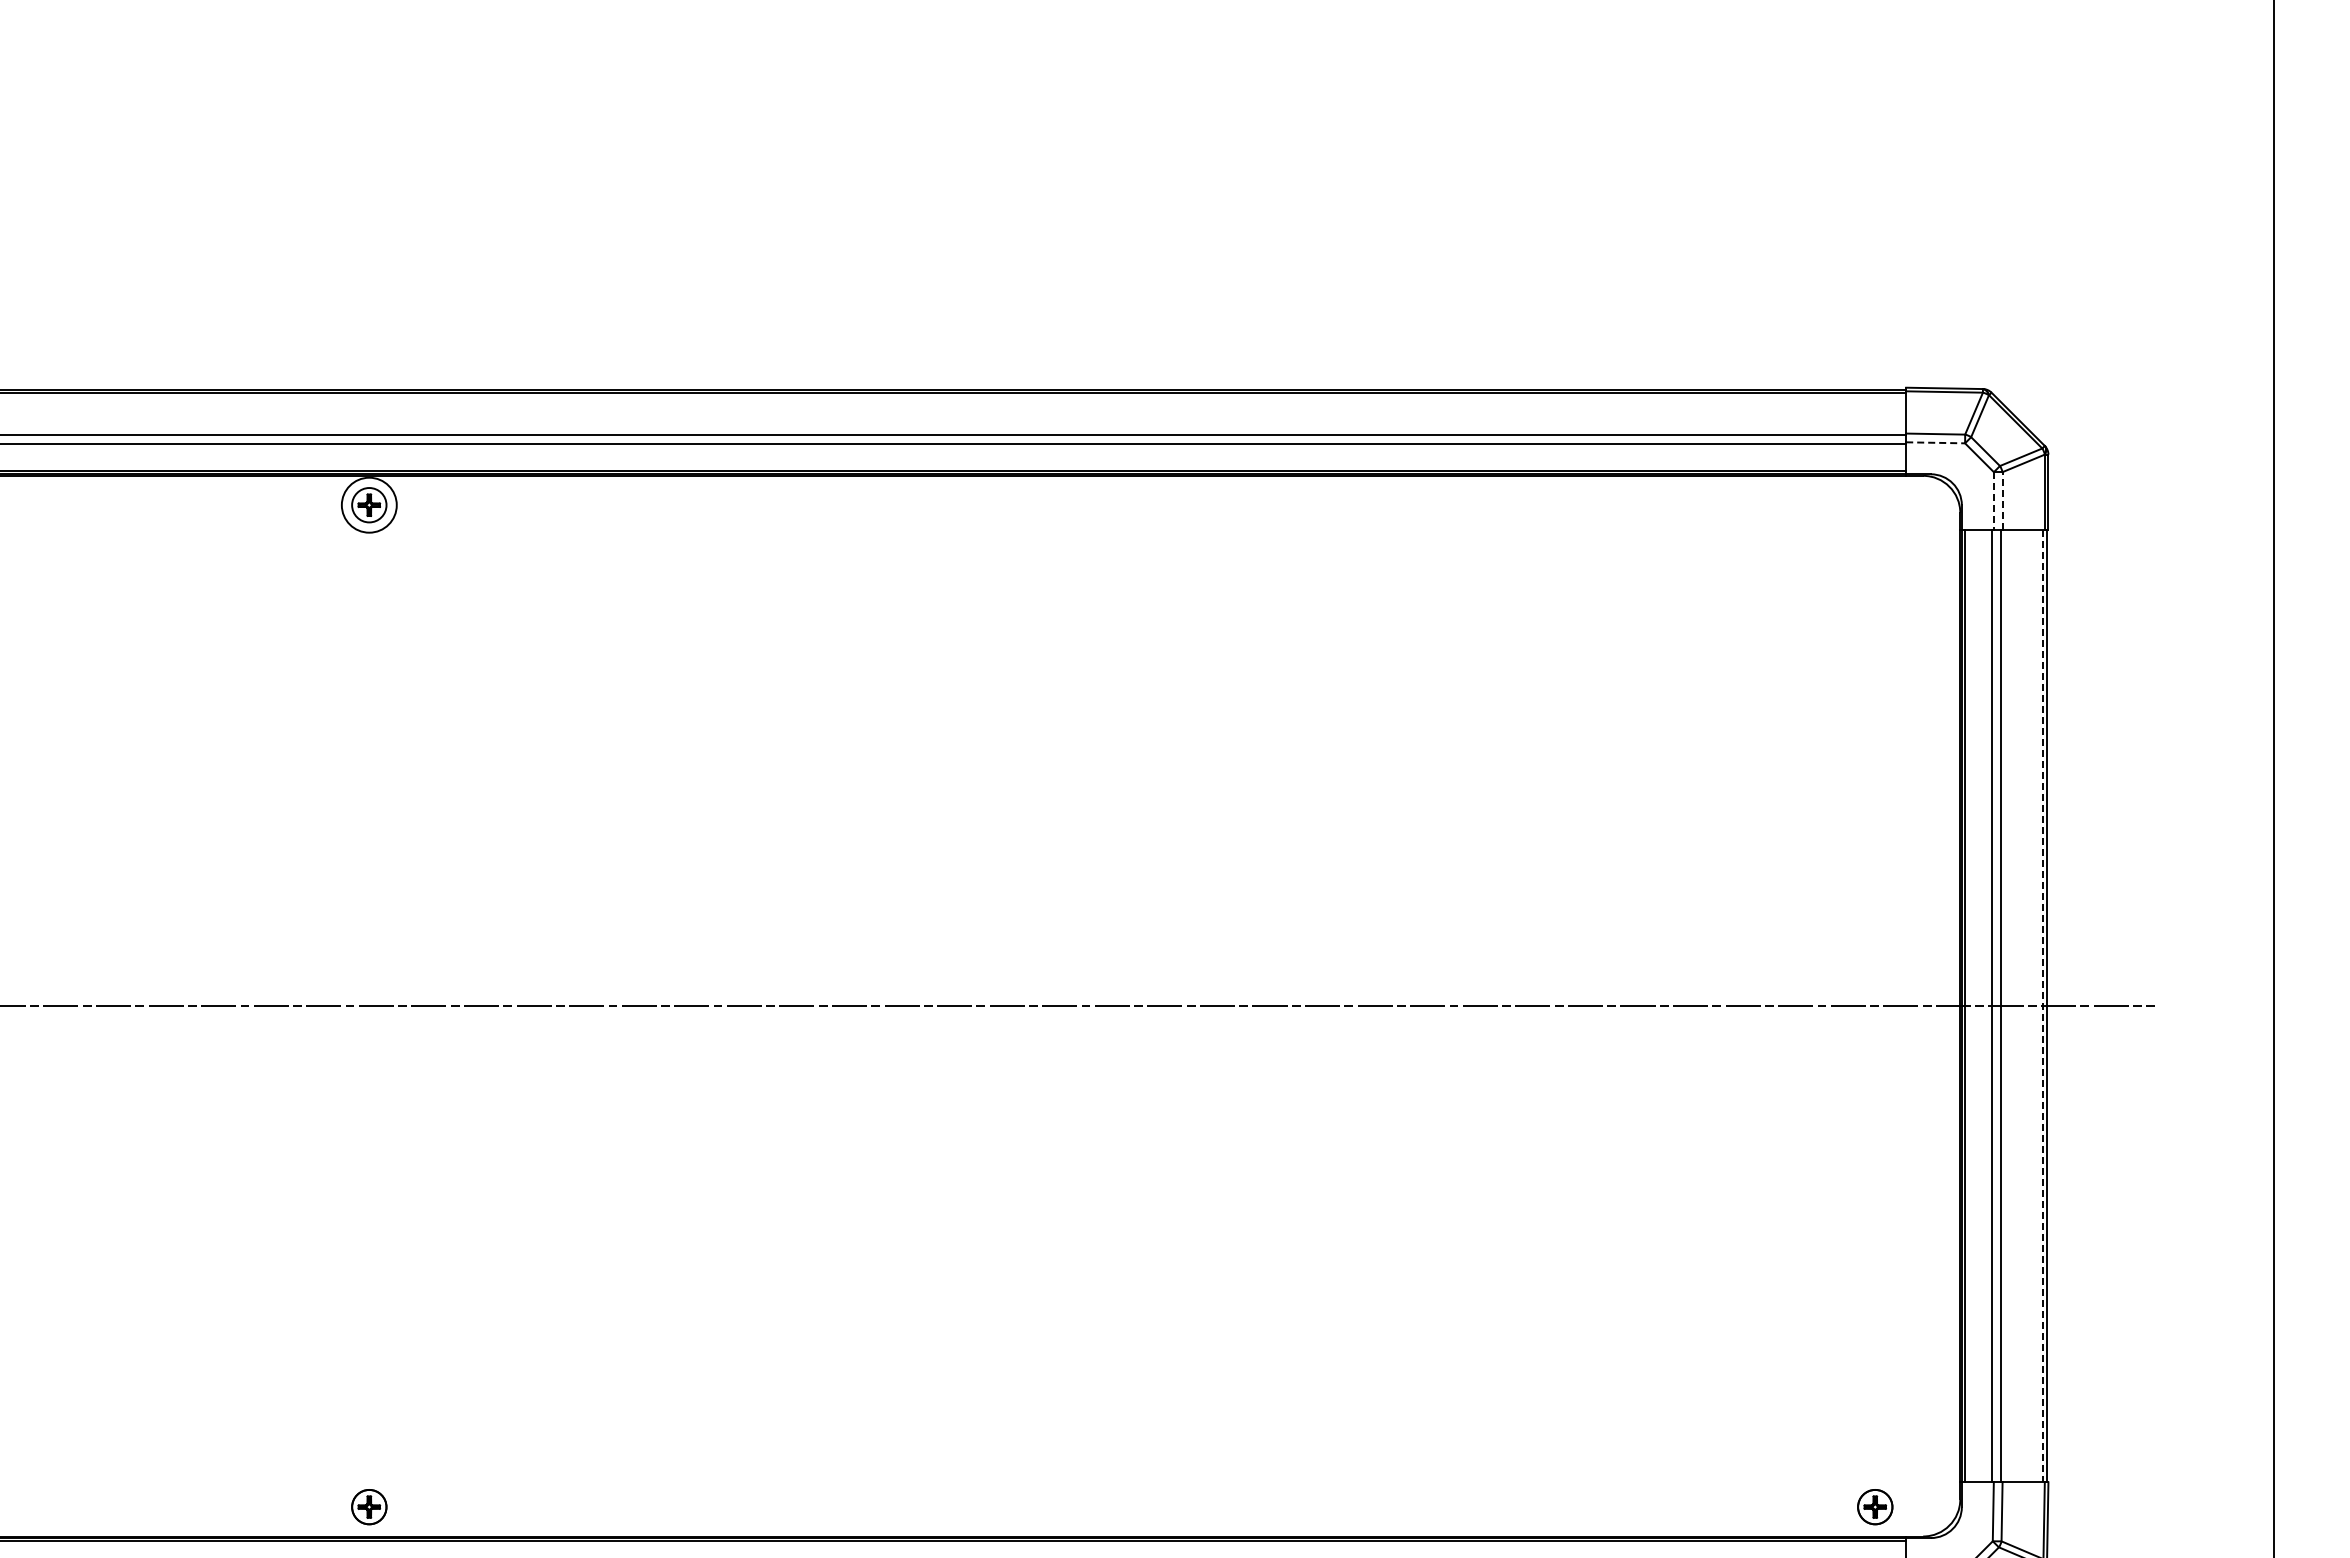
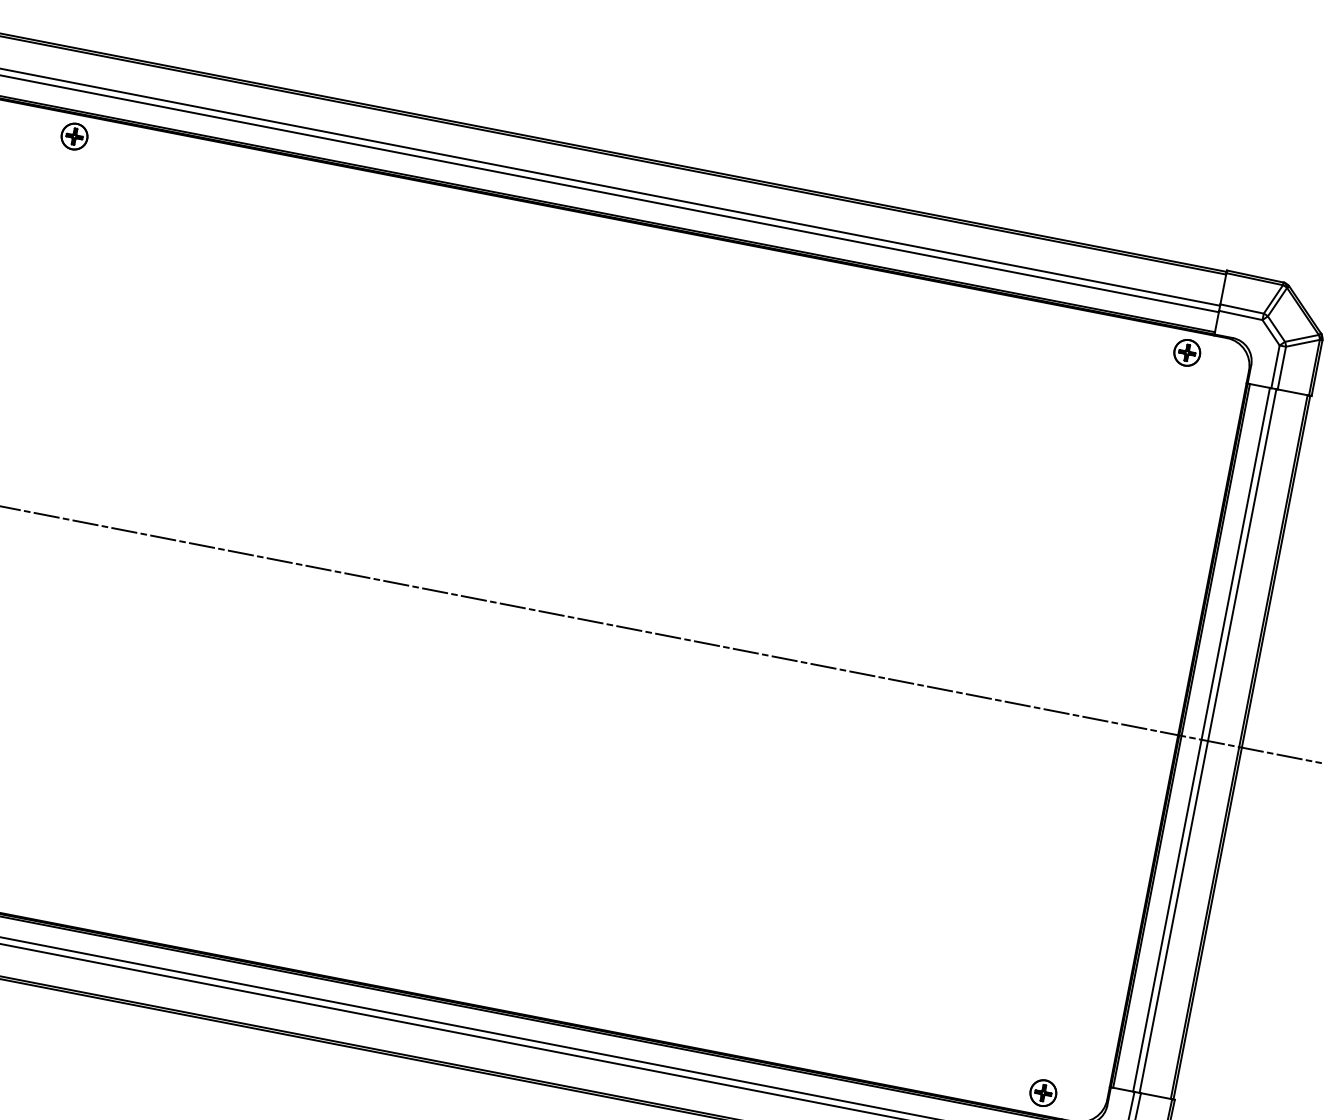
line: (1936, 442) -> (1241, 315), dashed -> solid
line: (1993, 501) -> (1275, 367), dashed -> solid
line: (2002, 501) -> (1281, 368), dashed -> solid
circle: (369, 505) -> (74, 136), size x0.62
part: (1875, 505) -> (1187, 353), added
line: (2042, 1006) -> (1238, 747), dashed -> solid

